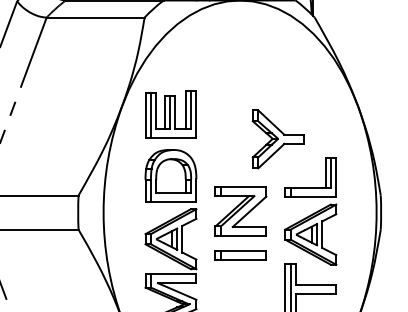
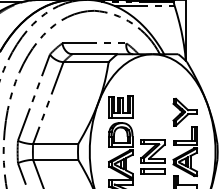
part: (276, 137) -> (184, 111), moved

